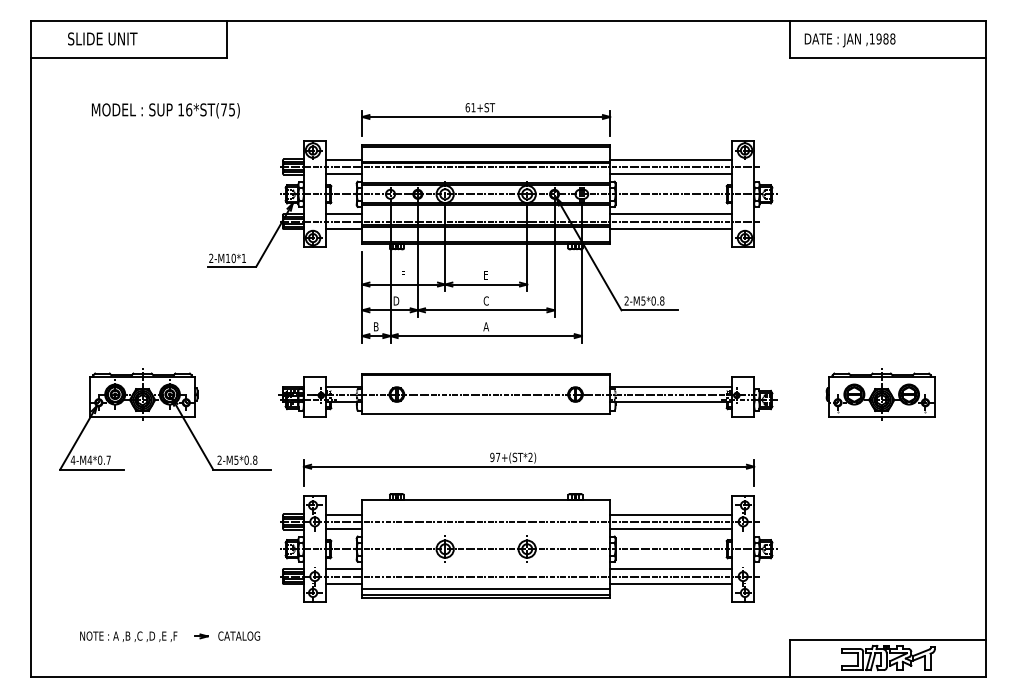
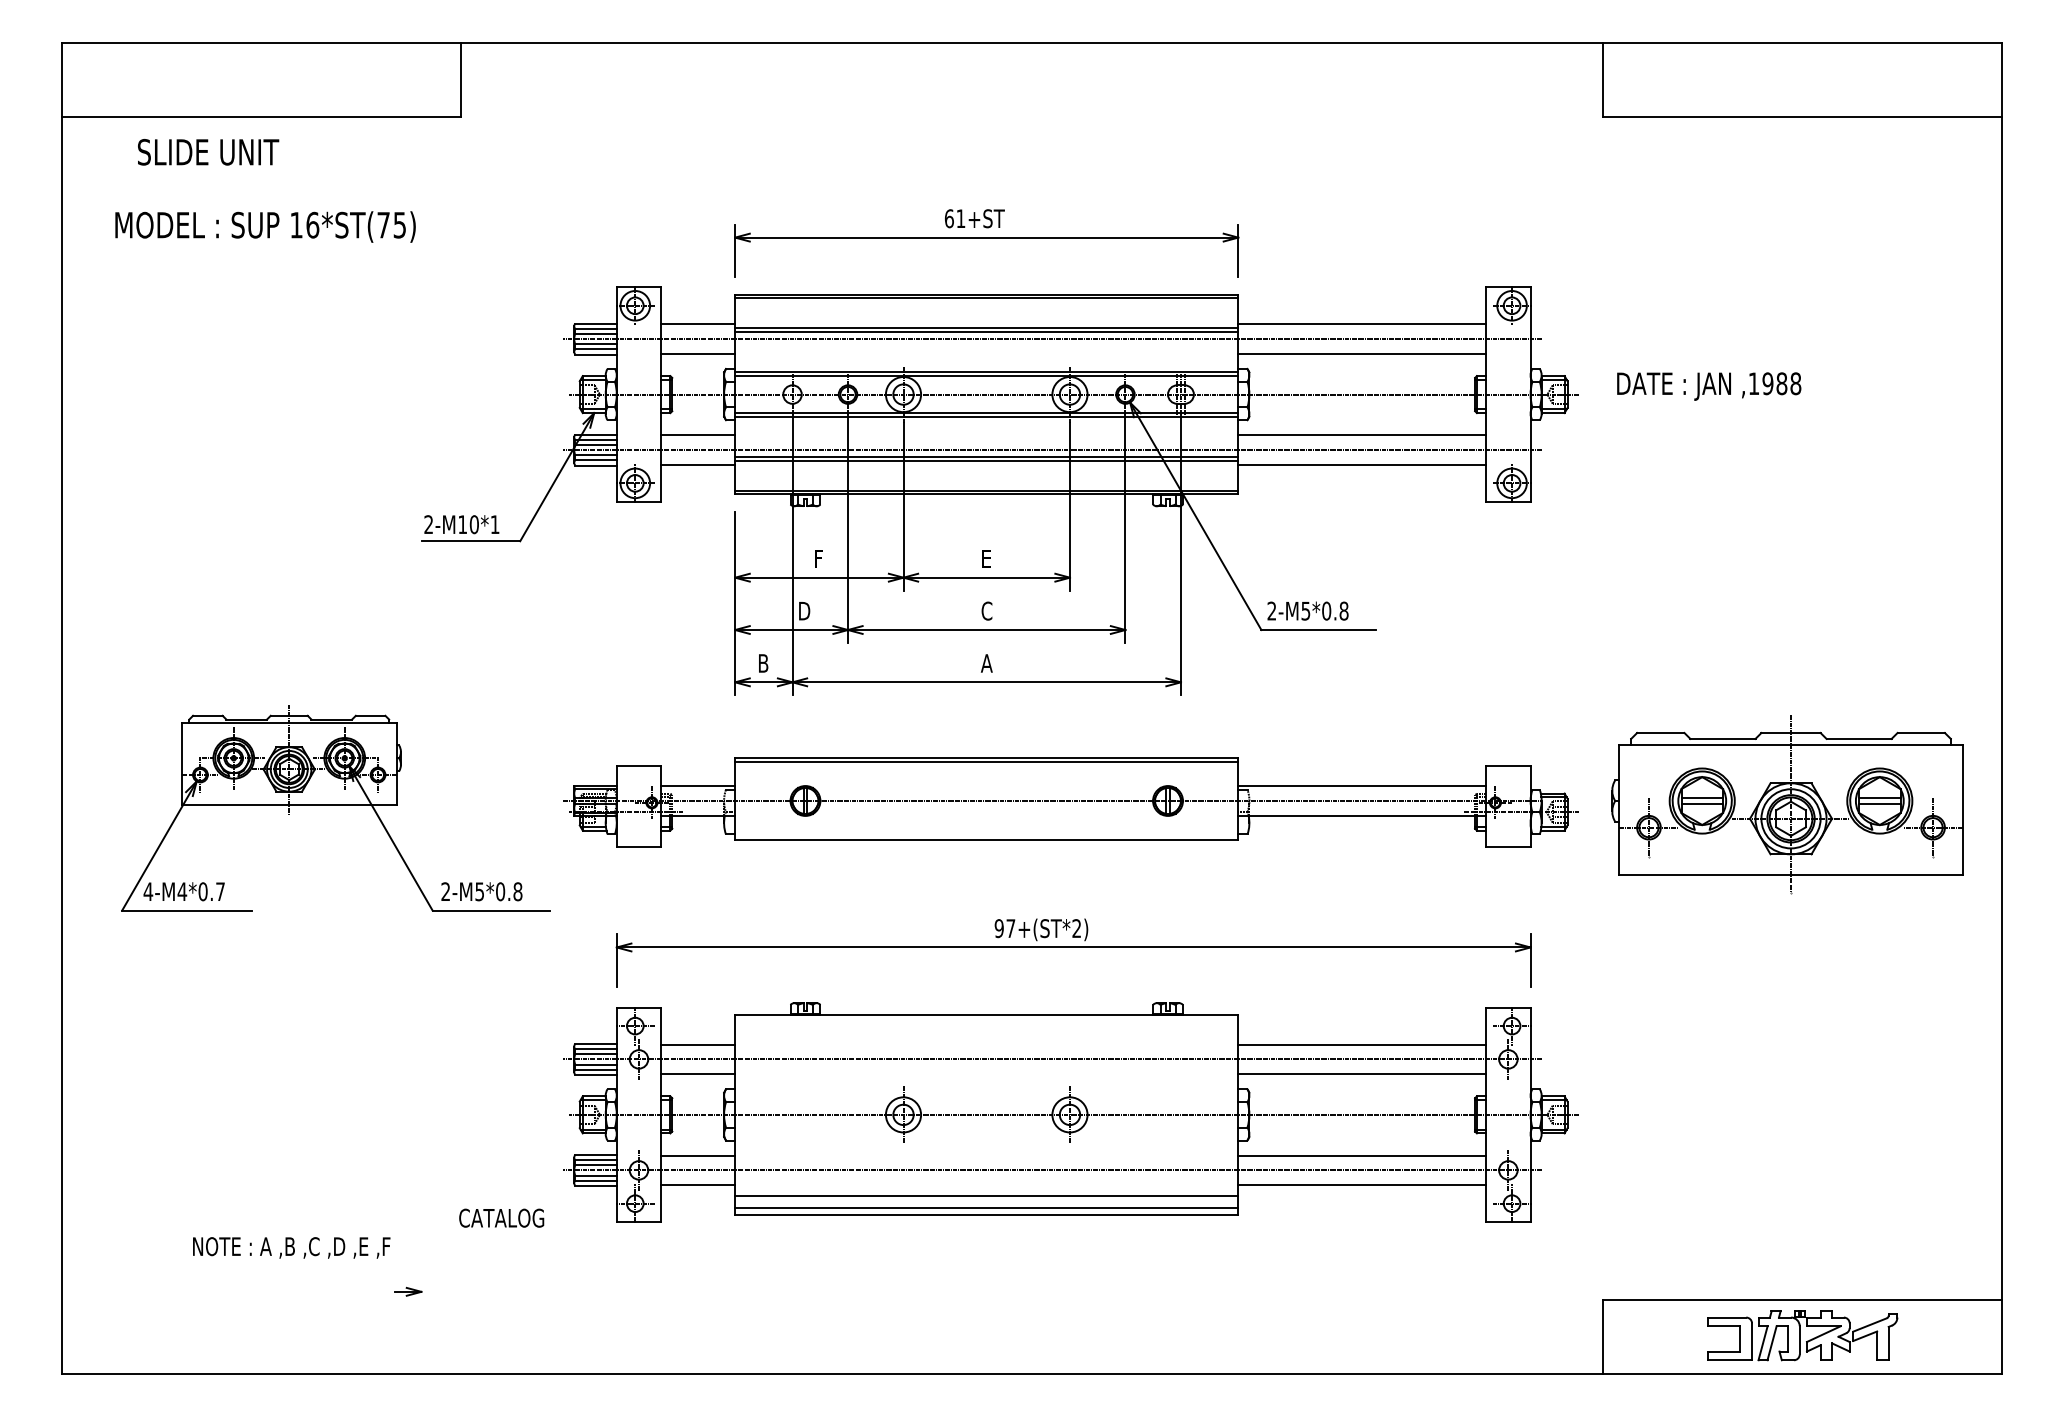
text: (102, 38) -> (207, 151), moved
text: (849, 40) -> (1707, 386), moved
text: (165, 110) -> (264, 226), moved
part: (880, 394) -> (1787, 800), size x1.6
part: (165, 419) -> (335, 808), moved
text: (239, 635) -> (502, 1216), moved
text: (128, 636) -> (291, 1247), moved

